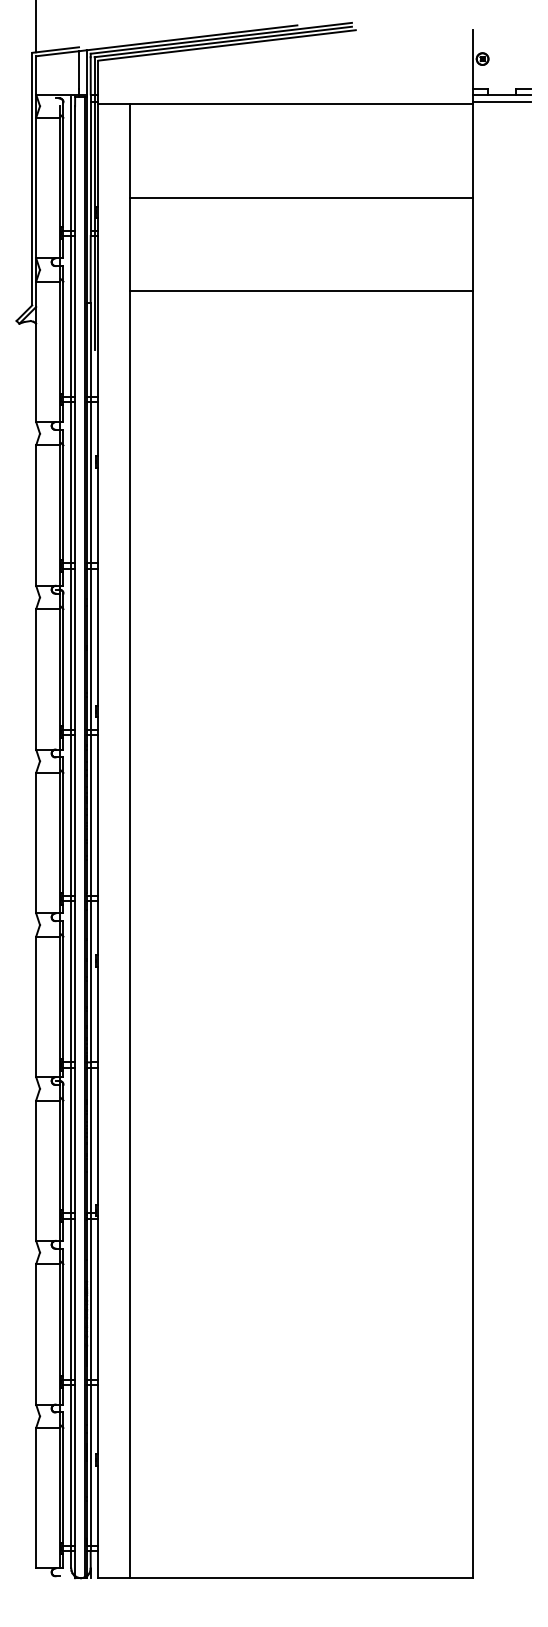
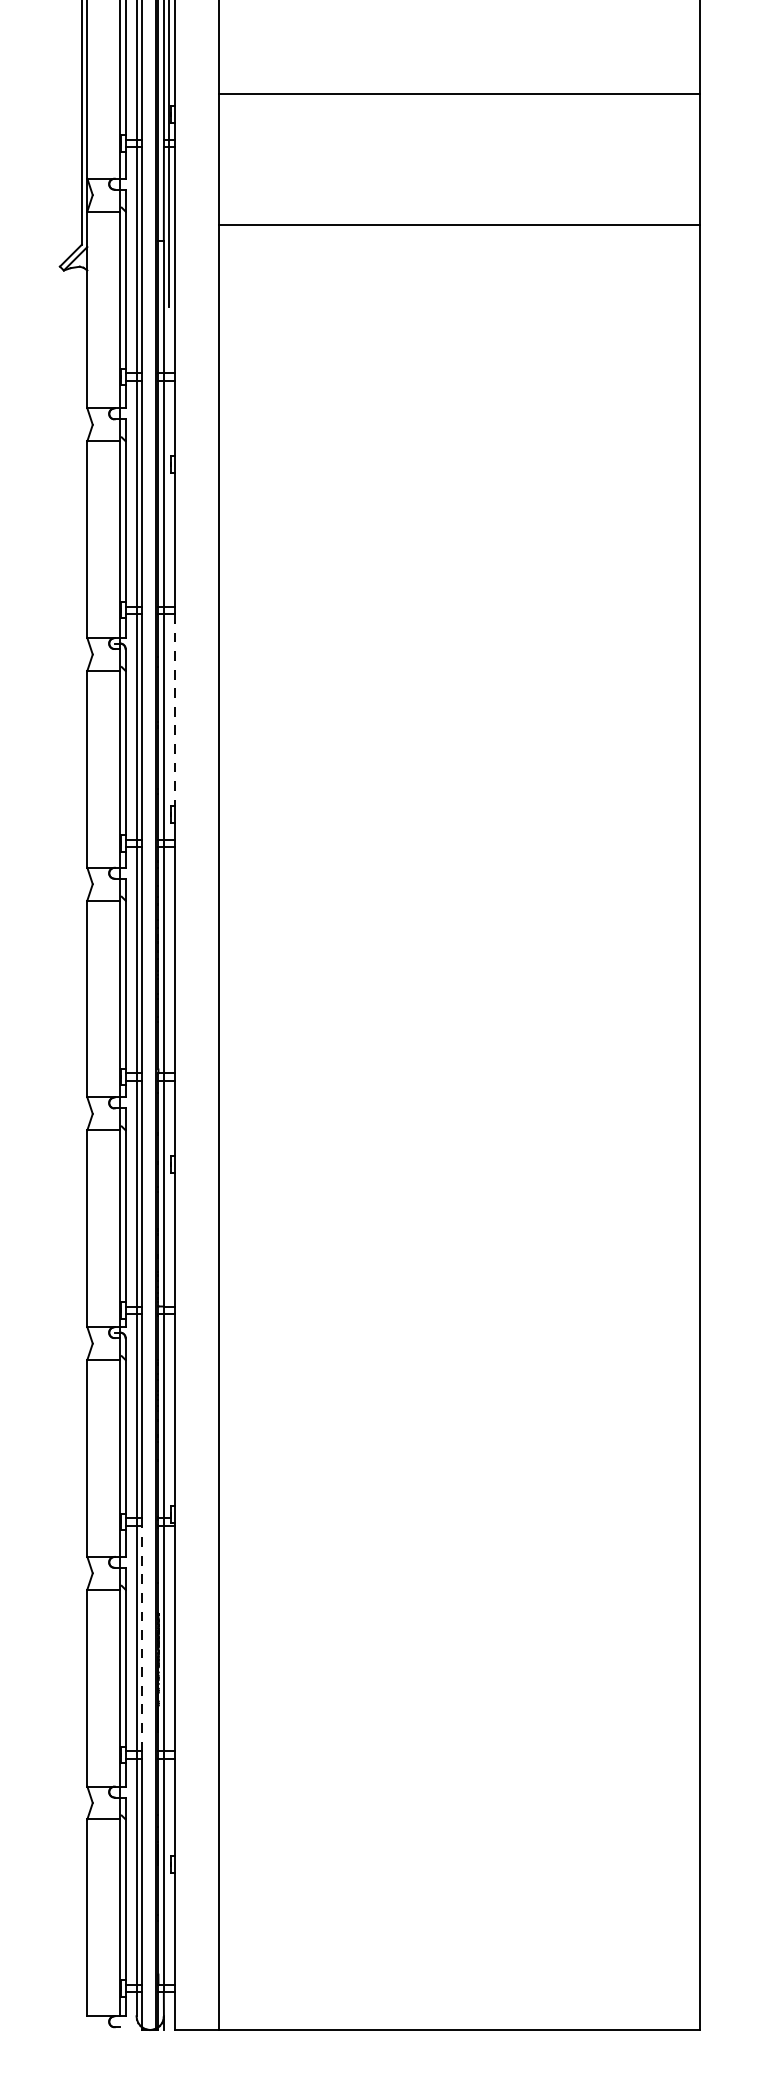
line: (98, 637) -> (174, 710), solid -> dashed
line: (75, 1298) -> (142, 1637), solid -> dashed

